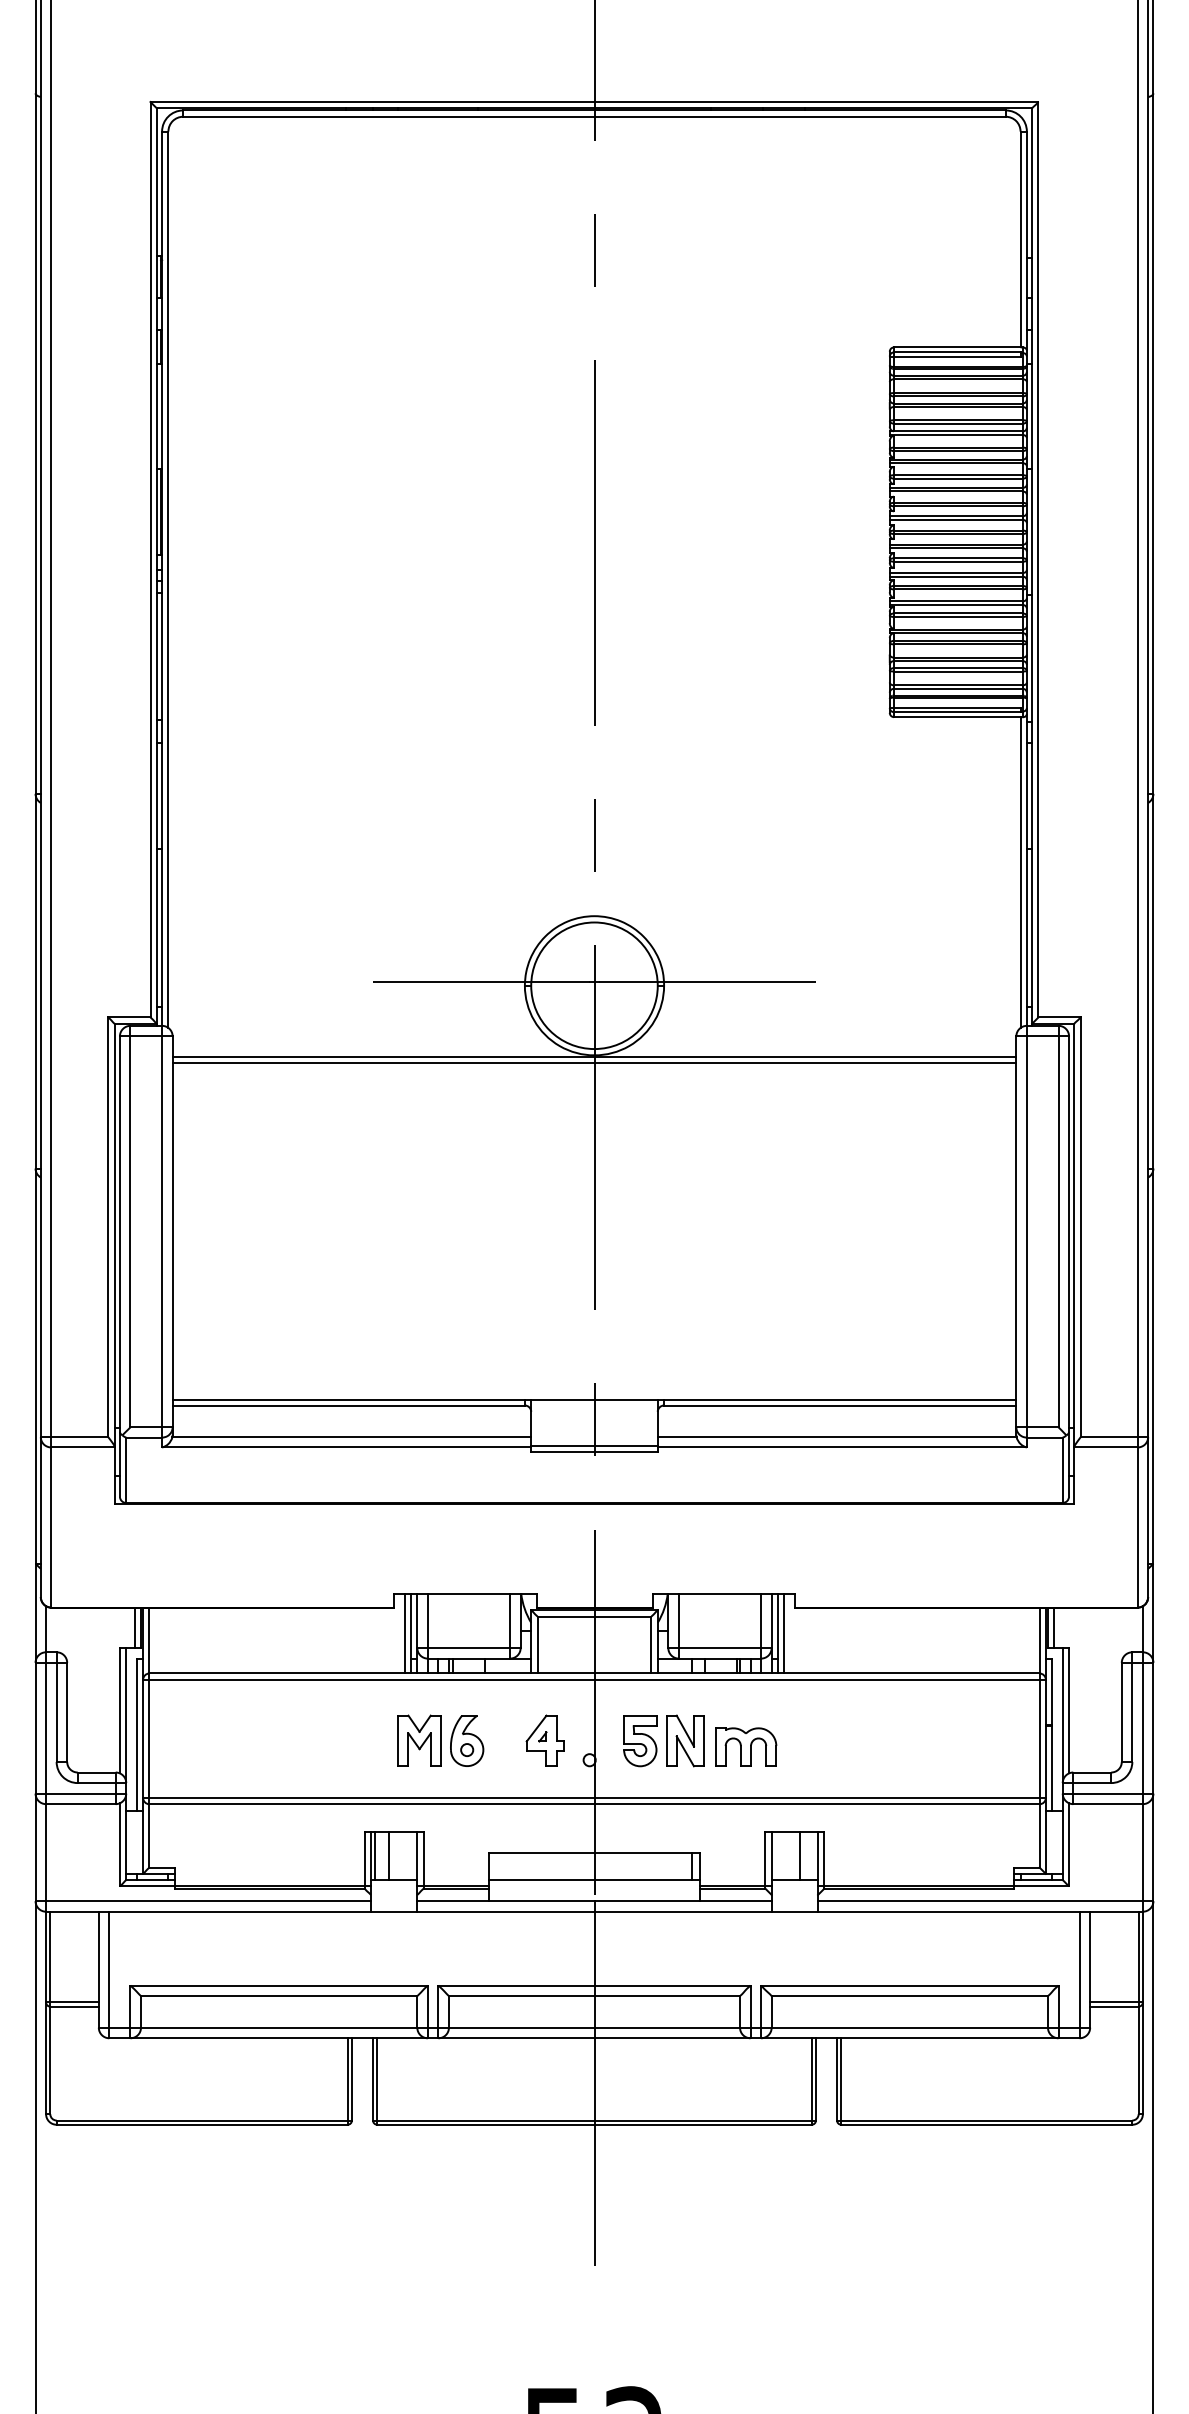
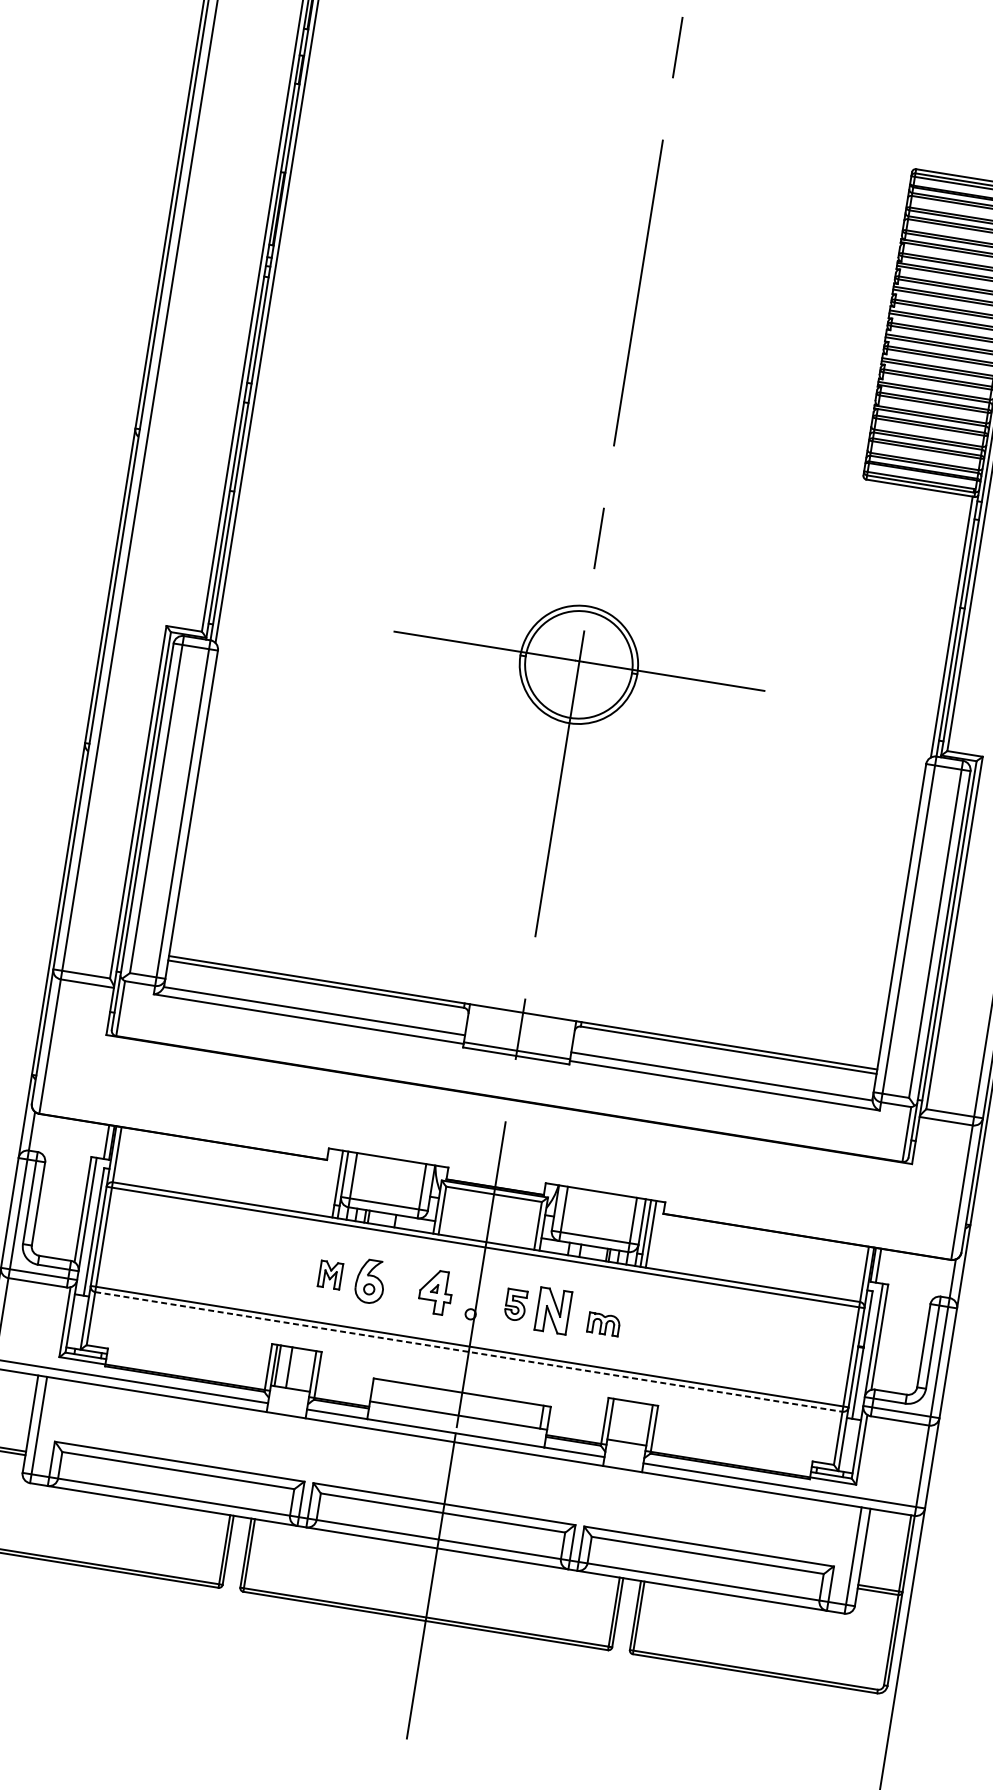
line: (594, 1057) -> (569, 725), removed
line: (594, 1062) -> (568, 729), removed
line: (404, 1633) -> (332, 1183), removed
part: (419, 1740) -> (330, 1274), size x0.6
part: (640, 1741) -> (515, 1305), size x0.7
part: (746, 1746) -> (604, 1323), size x0.6
line: (594, 1804) -> (468, 1352), solid -> dashed
line: (800, 1855) -> (634, 1422), removed

